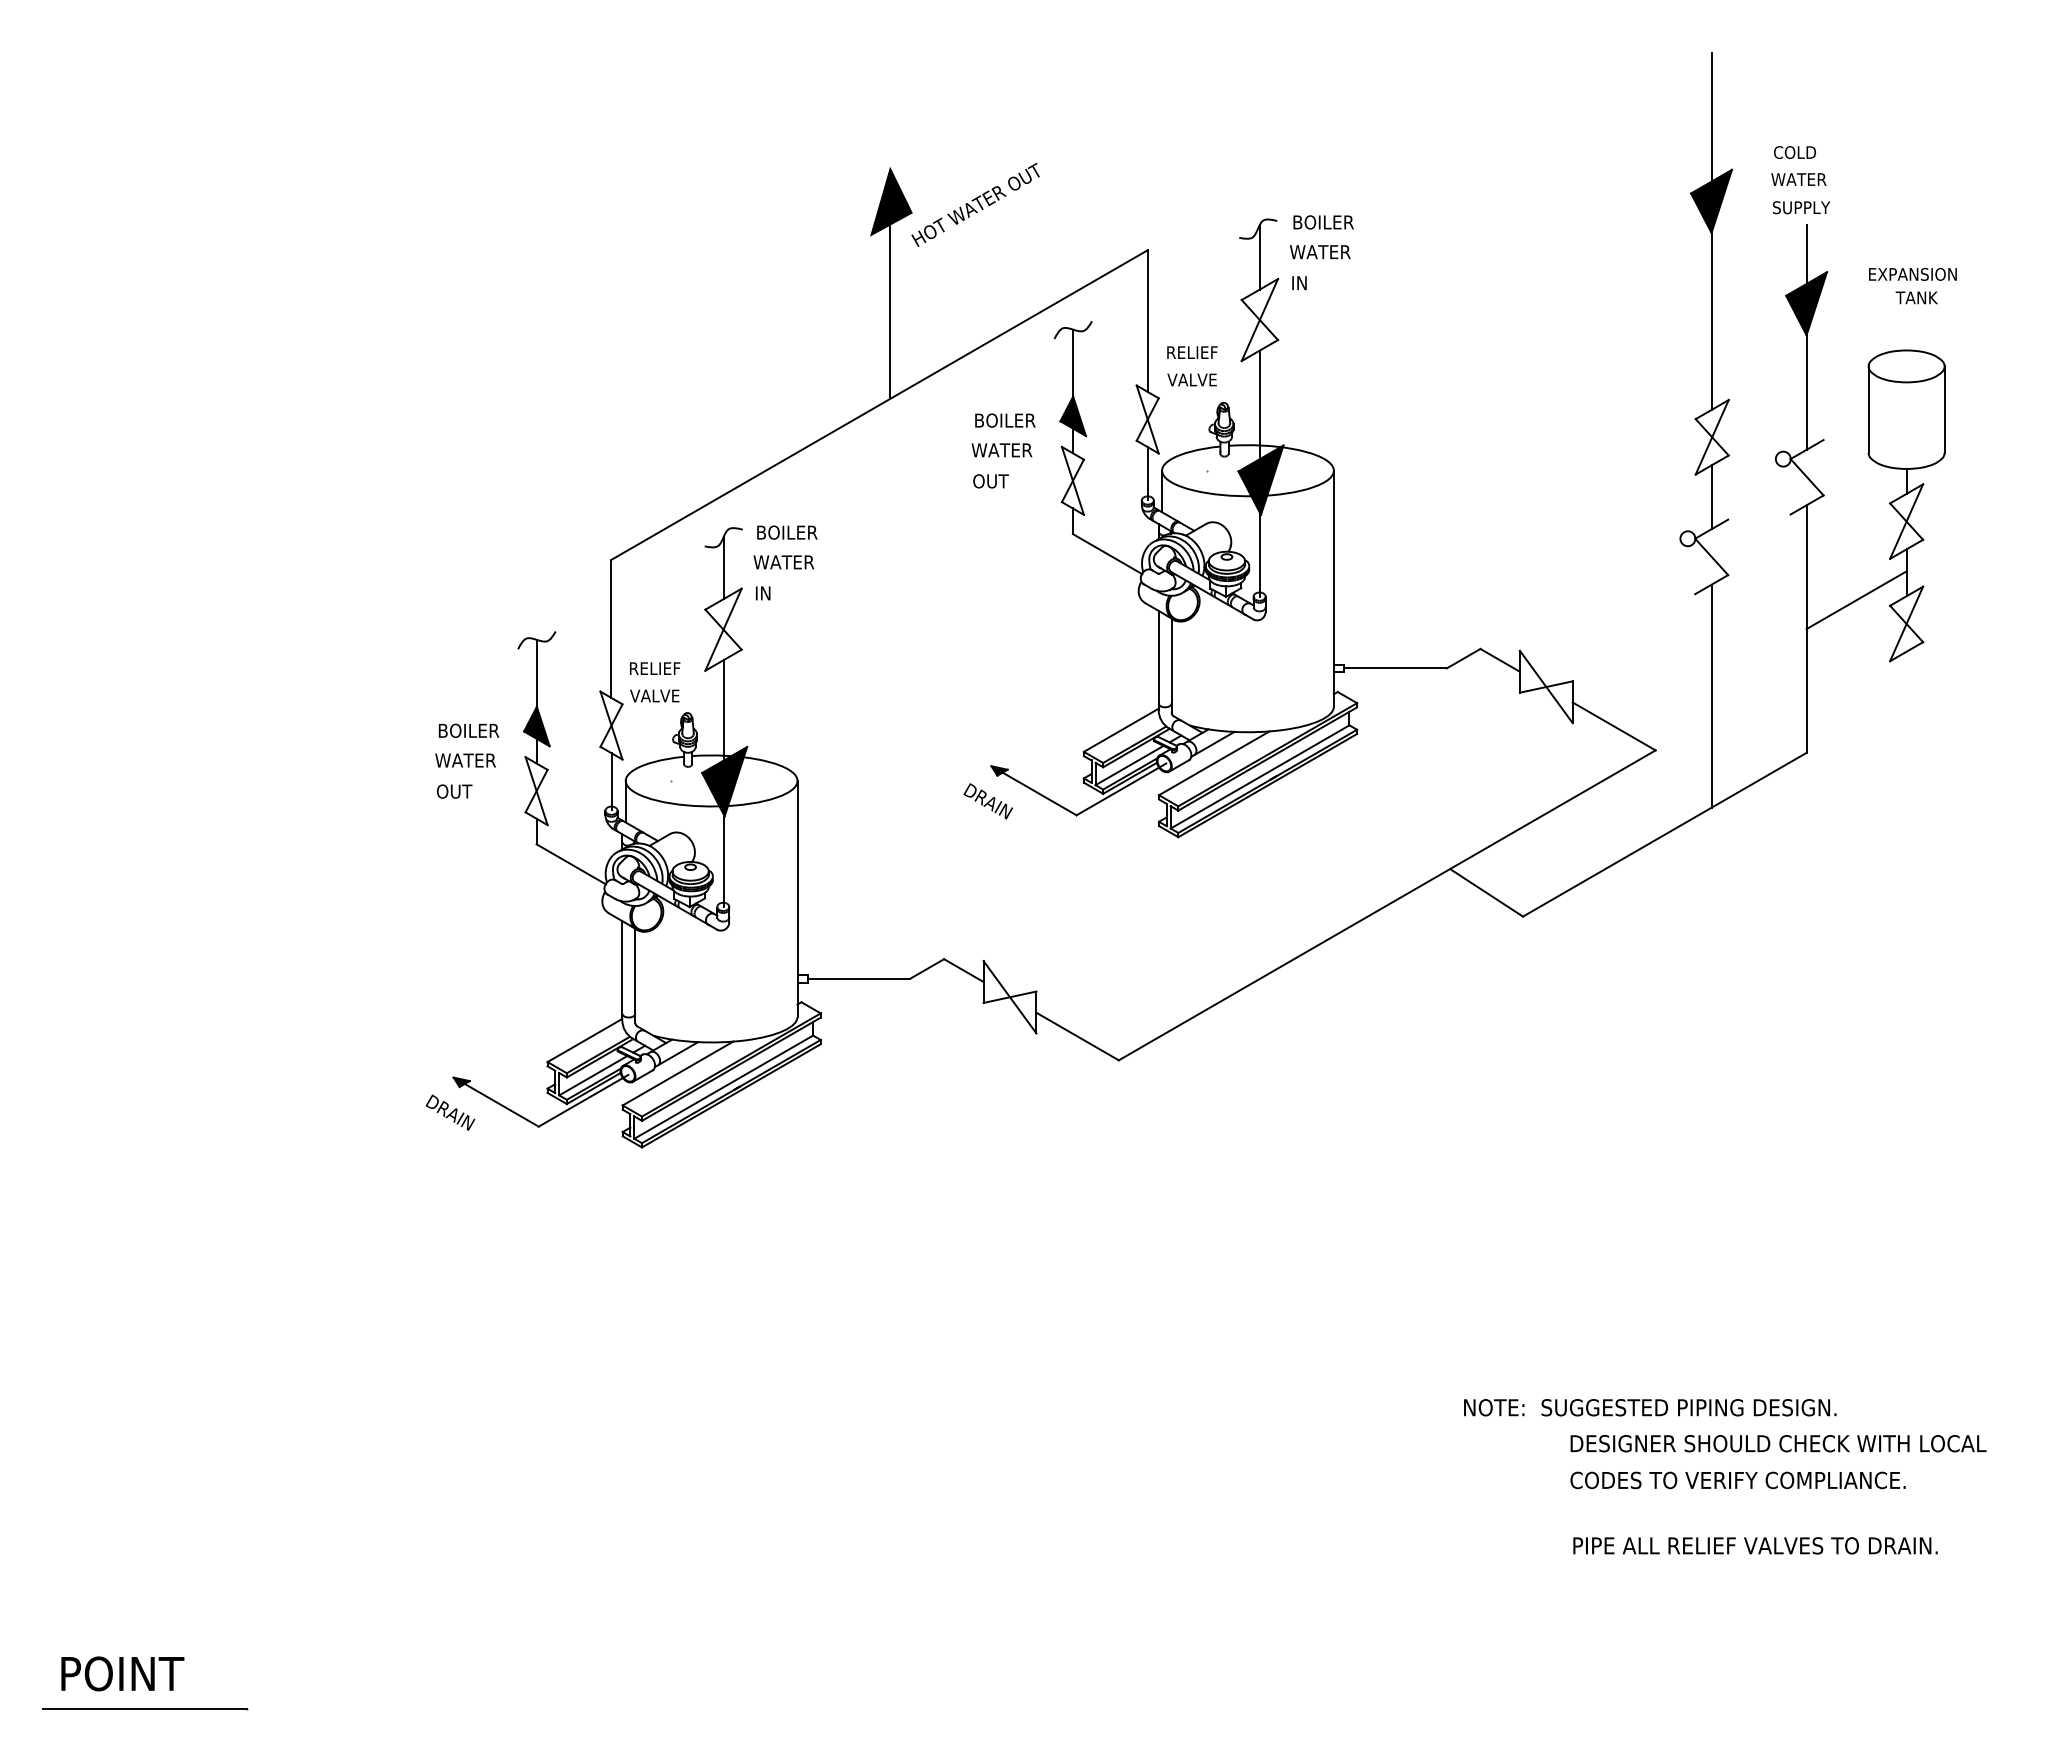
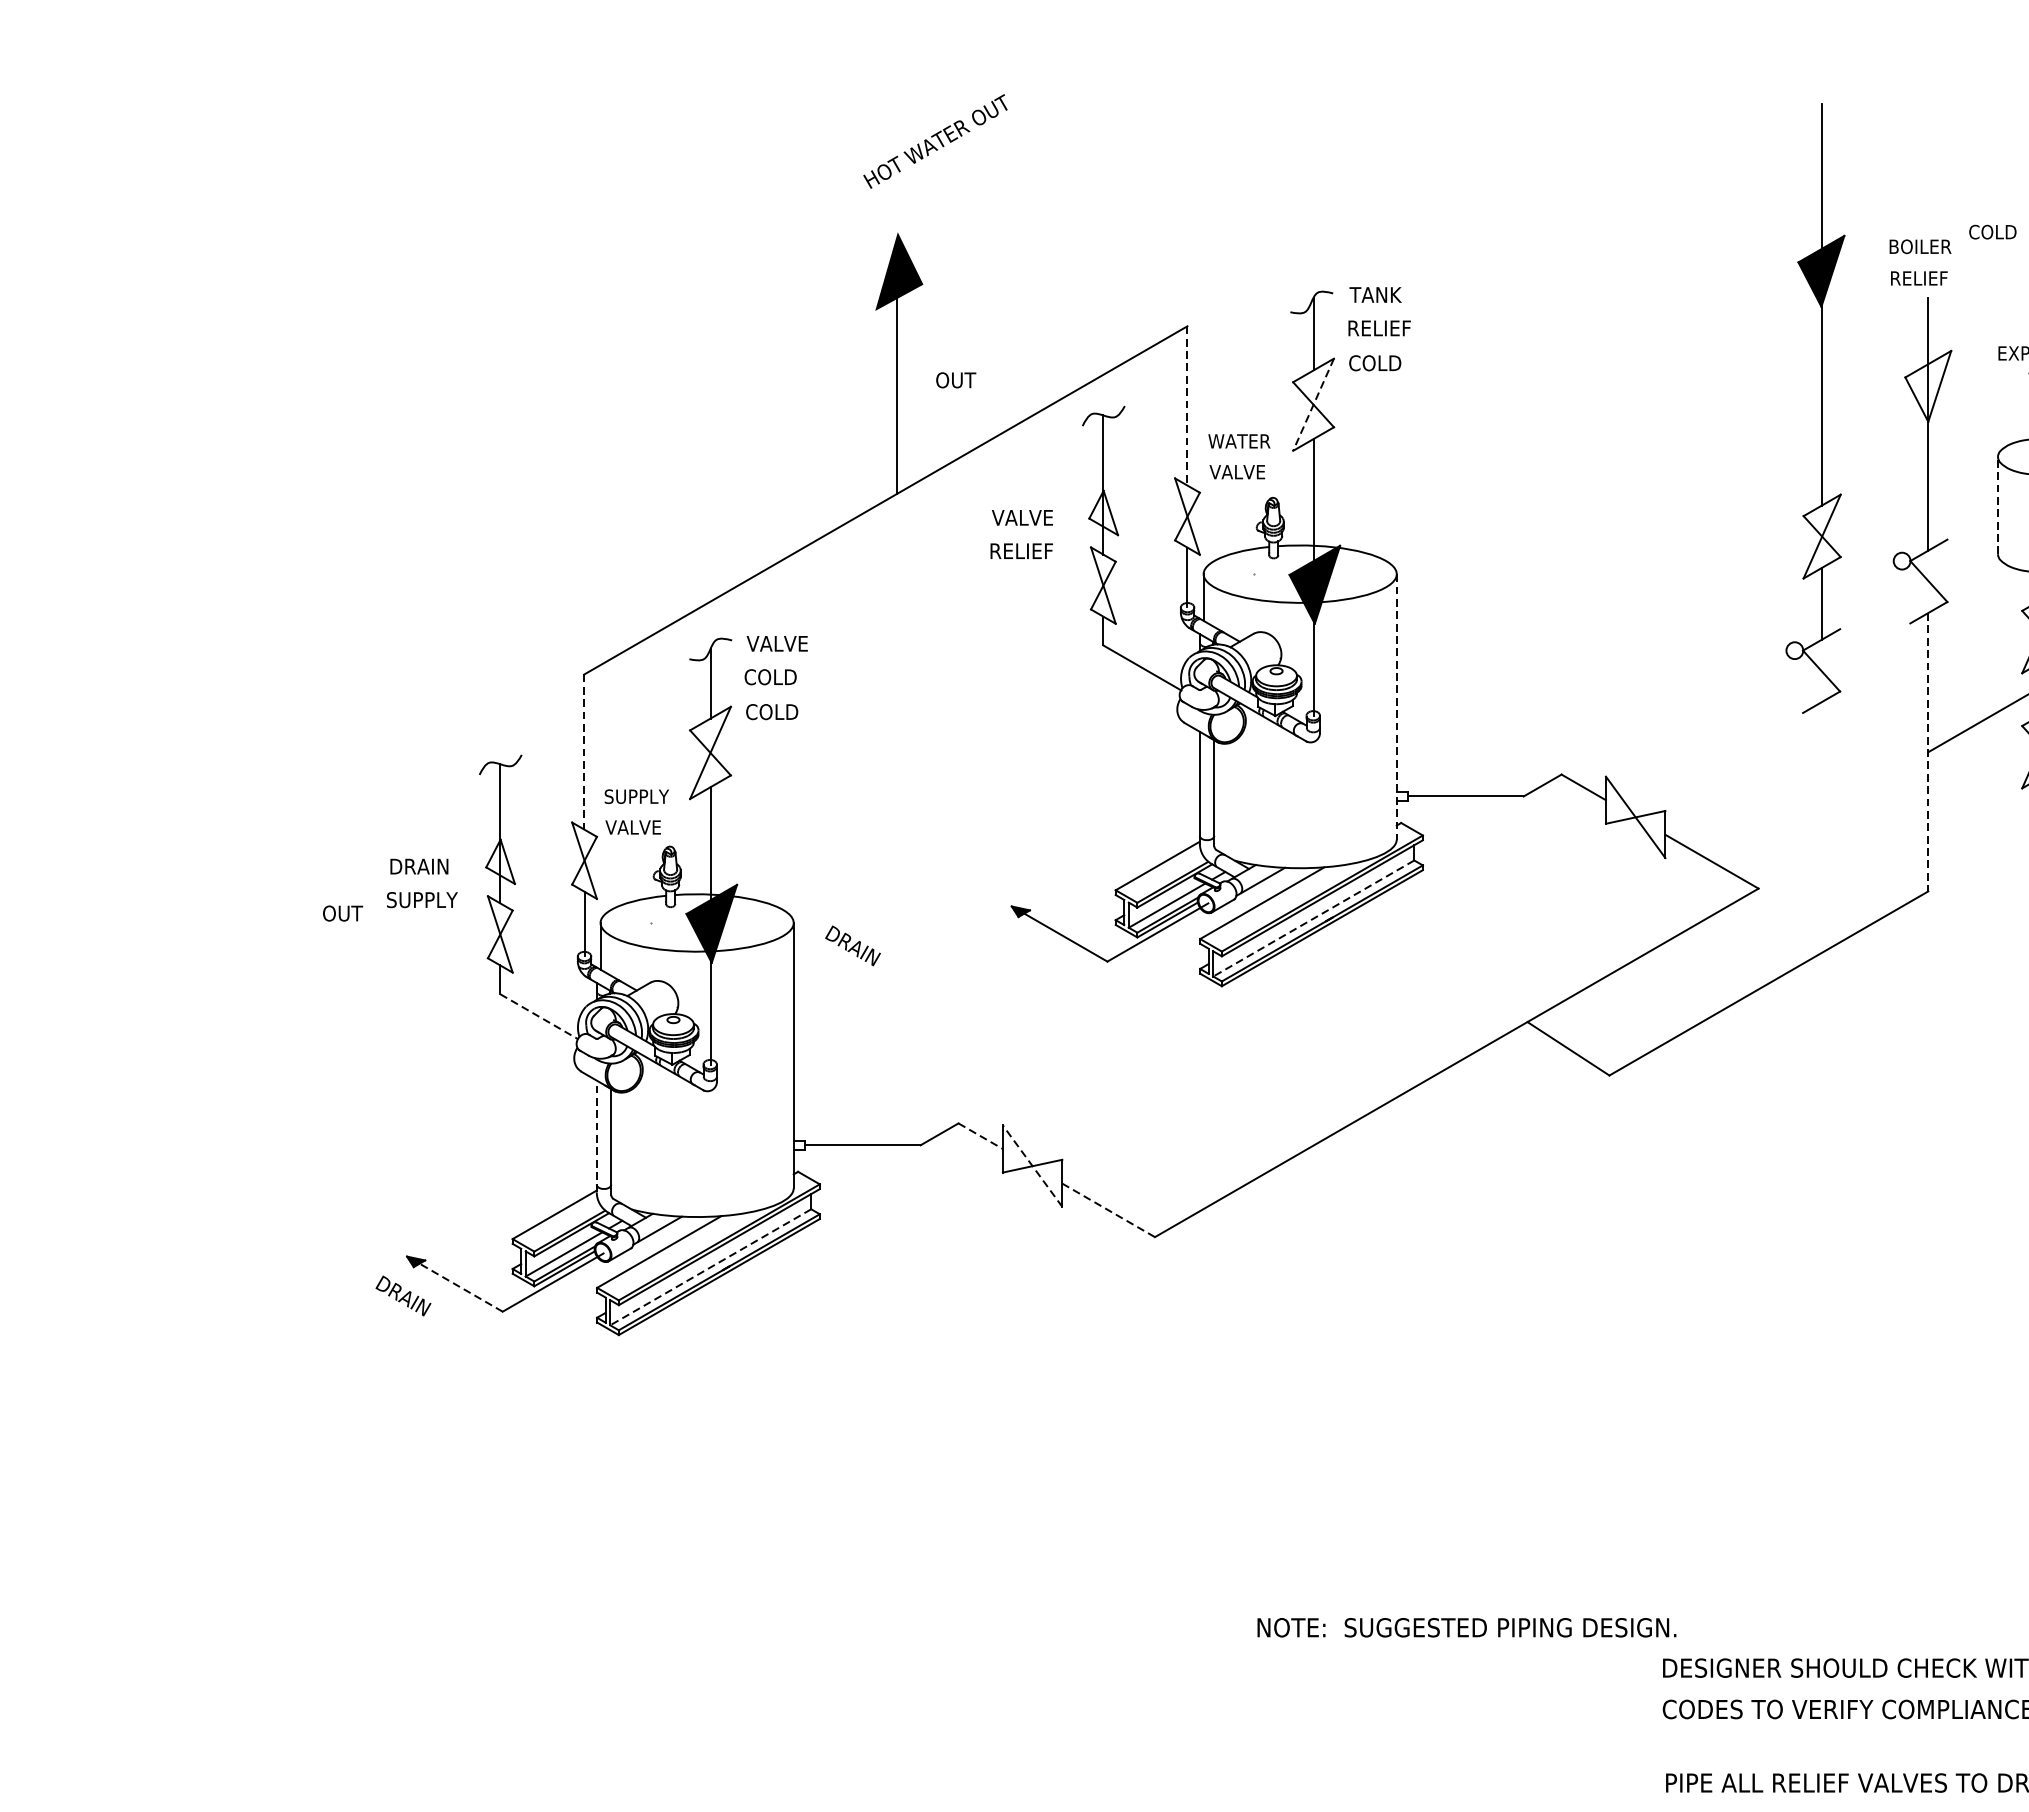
text: (1794, 152) -> (1992, 232), moved
text: (1799, 179) -> (1920, 246), WATER -> BOILER
text: (975, 204) -> (935, 141), moved
text: (1801, 207) -> (1922, 278), SUPPLY -> RELIEF
text: (1322, 222) -> (1383, 295), BOILER -> TANK
text: (1320, 252) -> (1381, 328), WATER -> RELIEF
text: (1314, 283) -> (1374, 363), IN -> COLD
fill: (1806, 303) -> (1928, 386), removed
line: (1259, 320) -> (1313, 405), solid -> dashed
line: (1147, 321) -> (1187, 406), solid -> dashed
text: (1193, 352) -> (1238, 441), RELIEF -> WATER
line: (1868, 409) -> (1997, 505), solid -> dashed
fill: (1072, 416) -> (1102, 513), removed
text: (1004, 420) -> (1026, 517), BOILER -> VALVE
text: (1001, 450) -> (1023, 551), WATER -> RELIEF
text: (990, 481) -> (955, 380), moved
text: (786, 532) -> (781, 643), BOILER -> VALVE
text: (783, 562) -> (777, 677), WATER -> COLD
line: (1333, 588) -> (1396, 706), solid -> dashed
text: (778, 593) -> (772, 712), IN -> COLD
line: (611, 629) -> (584, 752), solid -> dashed
line: (1806, 629) -> (1928, 752), solid -> dashed
text: (657, 668) -> (636, 796), RELIEF -> SUPPLY
line: (1711, 695) -> (1821, 826), removed
fill: (536, 726) -> (500, 861), removed
text: (469, 730) -> (424, 866), BOILER -> DRAIN
text: (466, 760) -> (421, 899), WATER -> SUPPLY
line: (1259, 777) -> (1313, 919), solid -> dashed
text: (454, 791) -> (342, 913), moved
text: (987, 801) -> (852, 946), moved
line: (571, 864) -> (539, 1016), solid -> dashed
line: (622, 970) -> (596, 1136), solid -> dashed
line: (963, 970) -> (980, 1136), solid -> dashed
line: (1010, 997) -> (1033, 1166), solid -> dashed
line: (1077, 1036) -> (1108, 1210), solid -> dashed
line: (723, 1087) -> (710, 1267), solid -> dashed
line: (501, 1105) -> (460, 1287), solid -> dashed
text: (1650, 1407) -> (1467, 1627), moved

